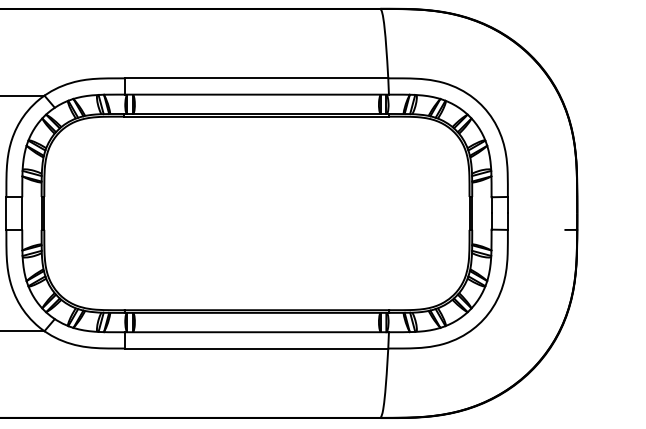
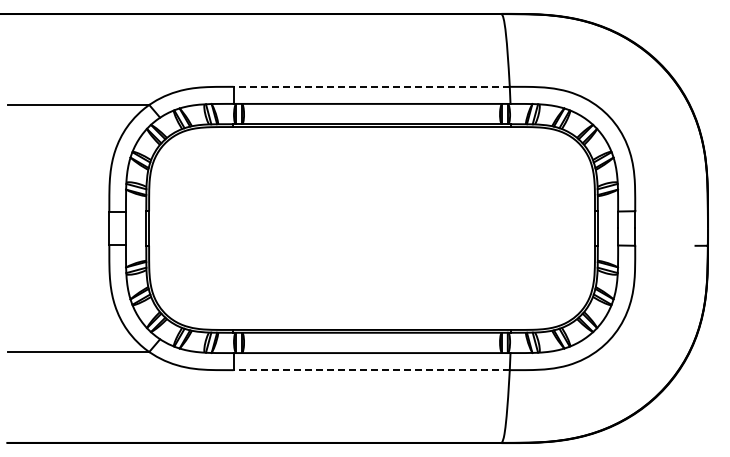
line: (256, 78) -> (371, 86), solid -> dashed
line: (256, 348) -> (371, 370), solid -> dashed

